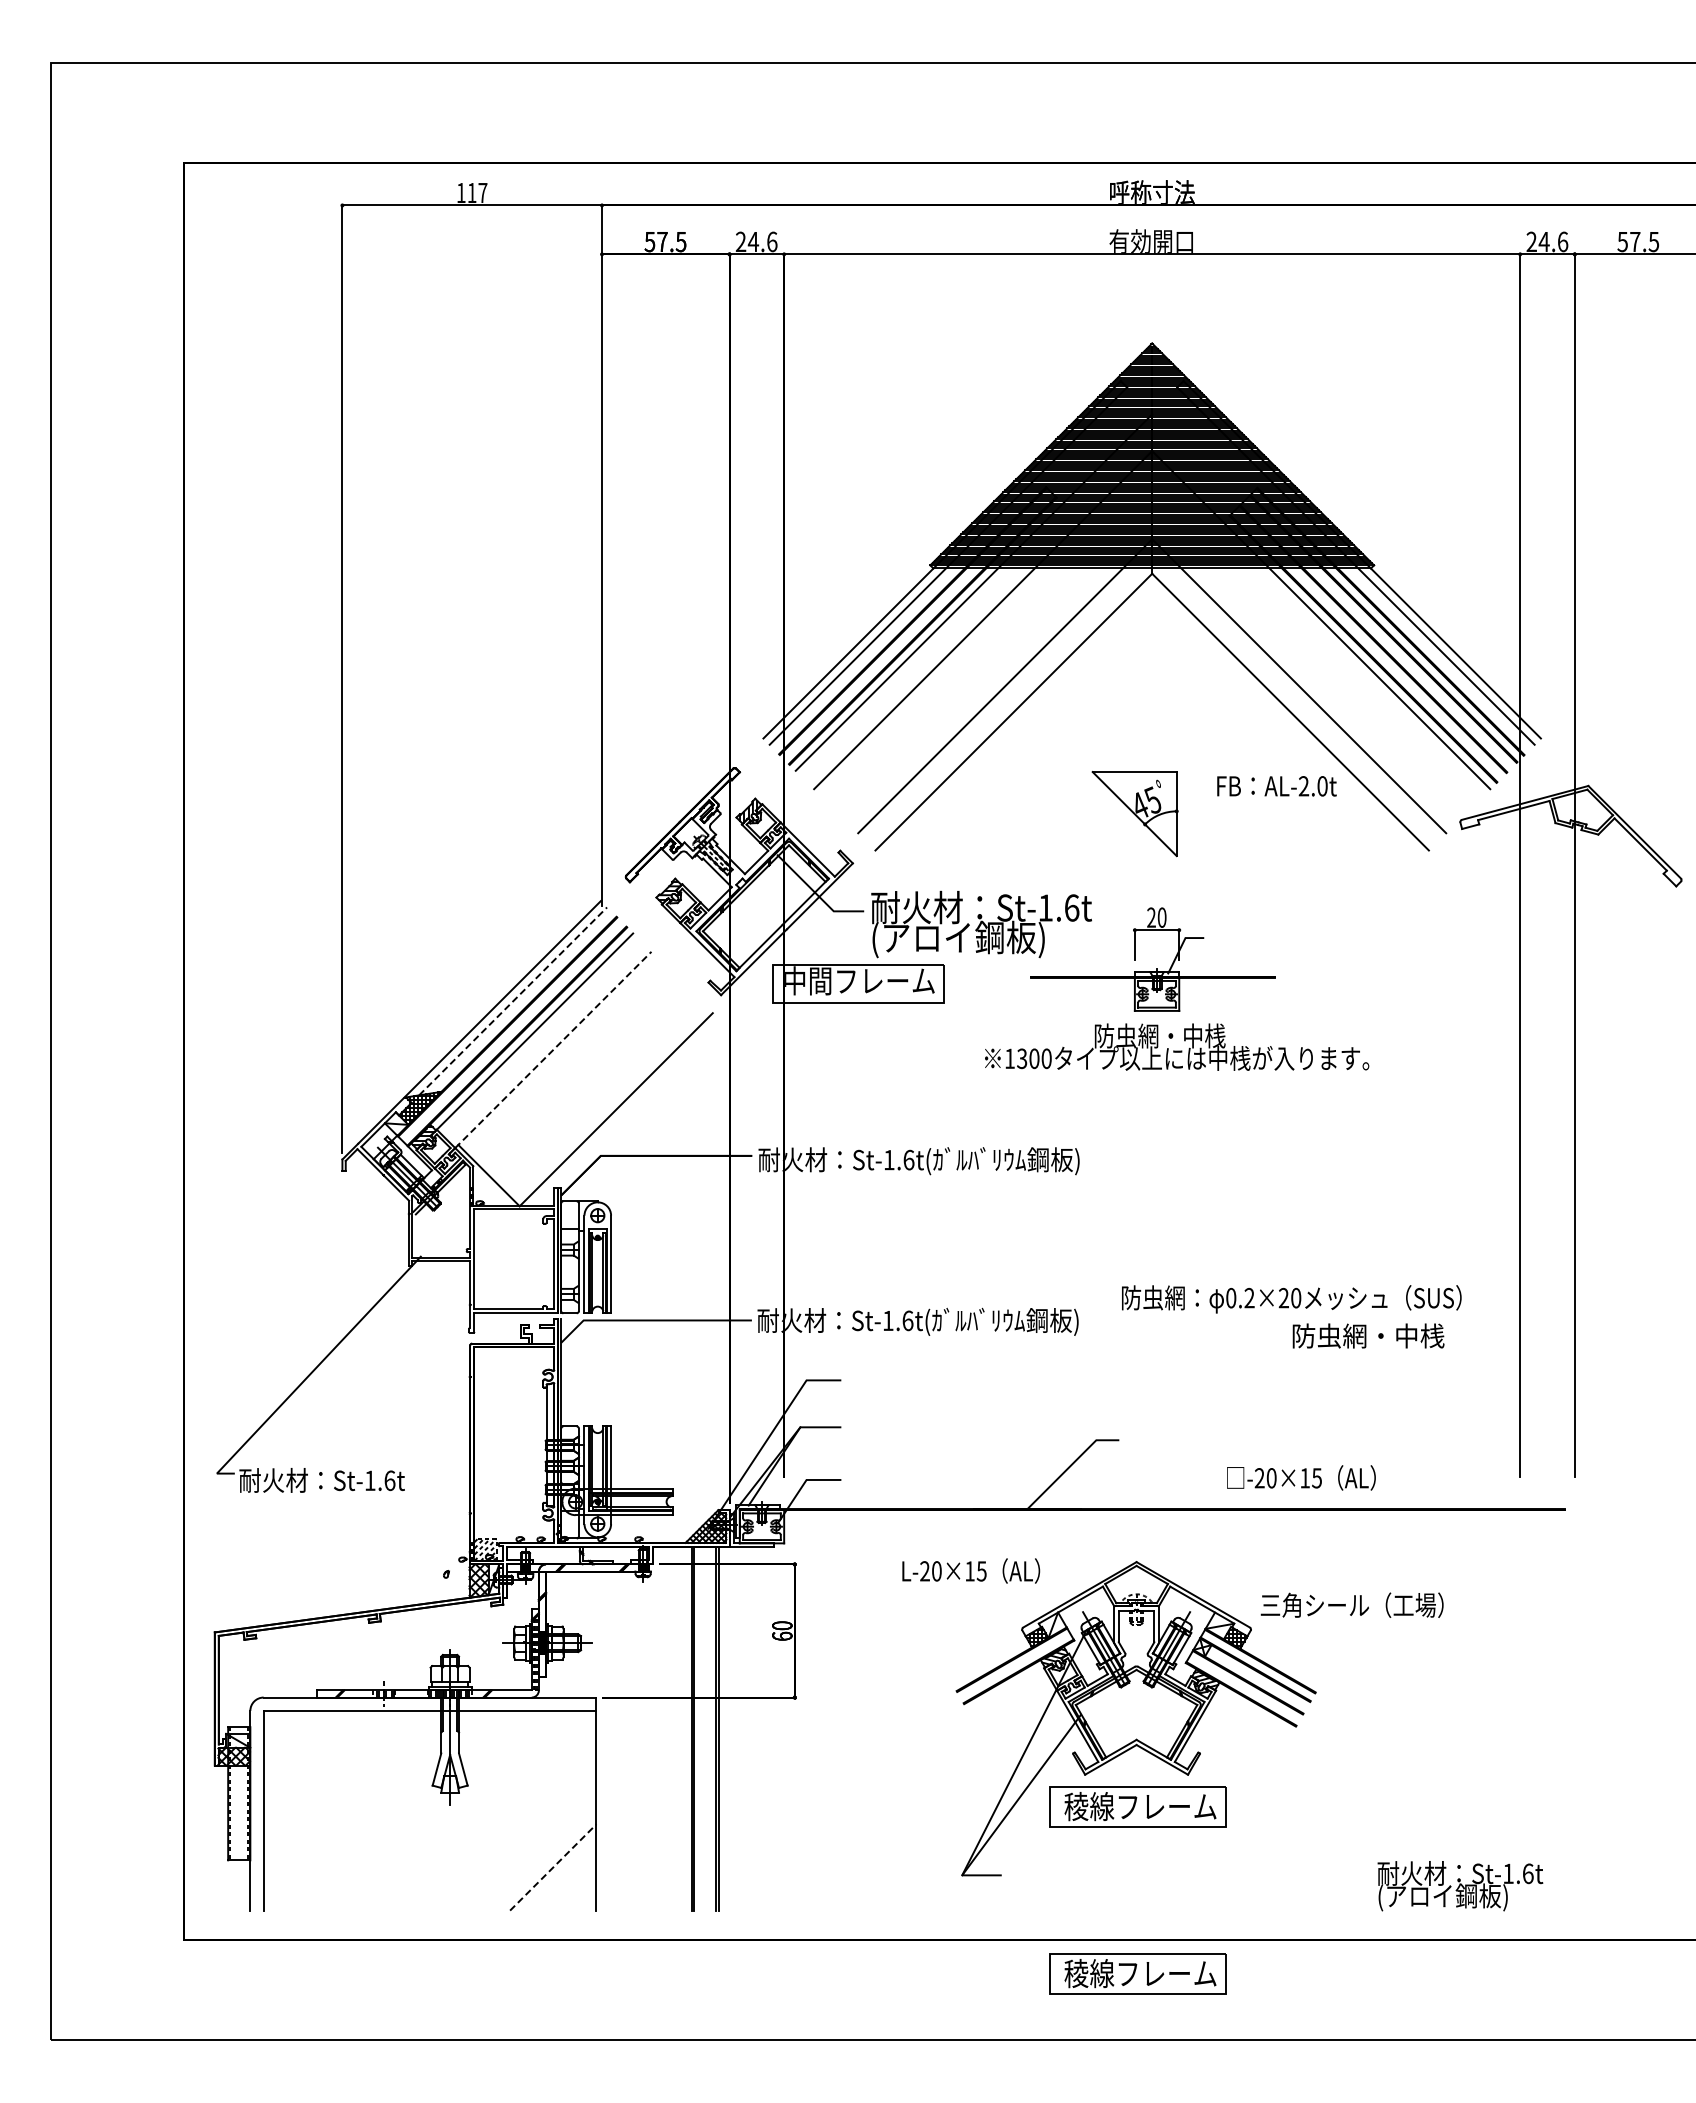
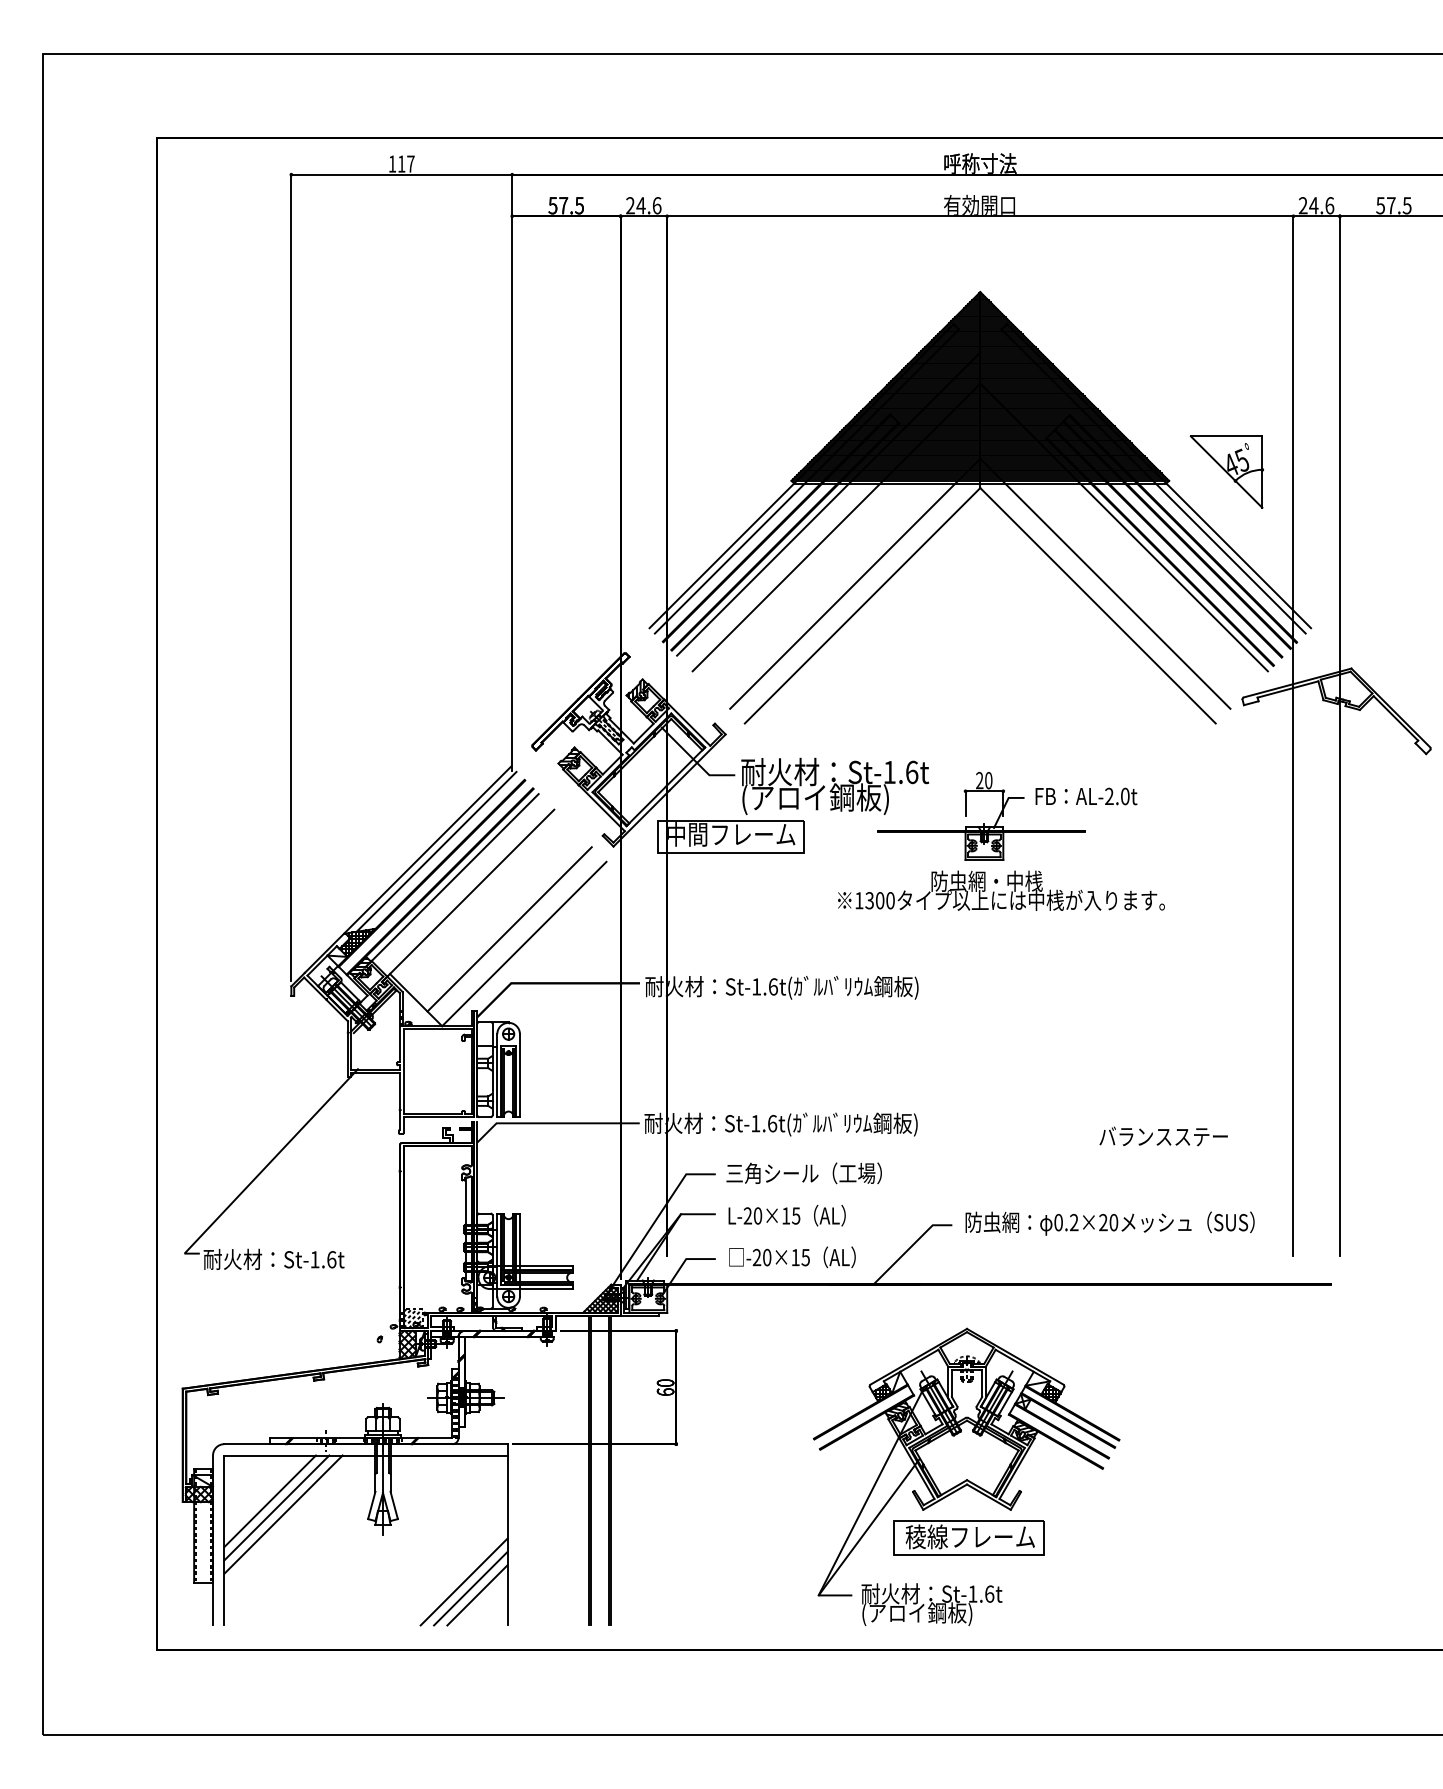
text: (1276, 786) -> (1086, 796), moved
part: (1134, 814) -> (1226, 472), moved
line: (513, 1001) -> (436, 851), dashed -> solid
line: (553, 1049) -> (470, 892), dashed -> solid
line: (598, 1092) -> (509, 929), added
text: (1291, 1299) -> (1109, 1223), moved
text: (1368, 1335) -> (1164, 1136), 防虫網・中桟 -> バランスステー
text: (1301, 1477) -> (792, 1256), moved
text: (971, 1570) -> (787, 1215), moved
text: (1351, 1604) -> (803, 1172), moved
line: (317, 1764) -> (270, 1501), added
line: (325, 1772) -> (276, 1507), added
line: (332, 1779) -> (282, 1513), added
line: (545, 1859) -> (464, 1581), added
line: (553, 1867) -> (470, 1588), dashed -> solid
line: (560, 1874) -> (476, 1594), added
text: (1460, 1886) -> (932, 1604), moved
part: (1137, 1973) -> (967, 1678), removed

